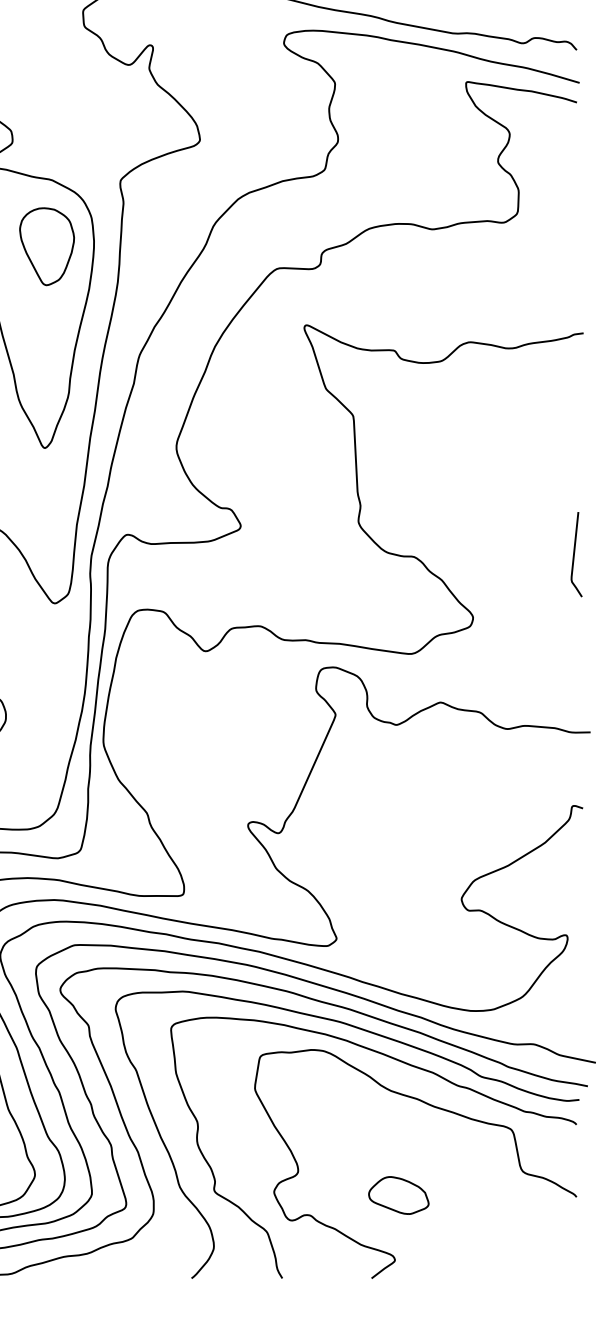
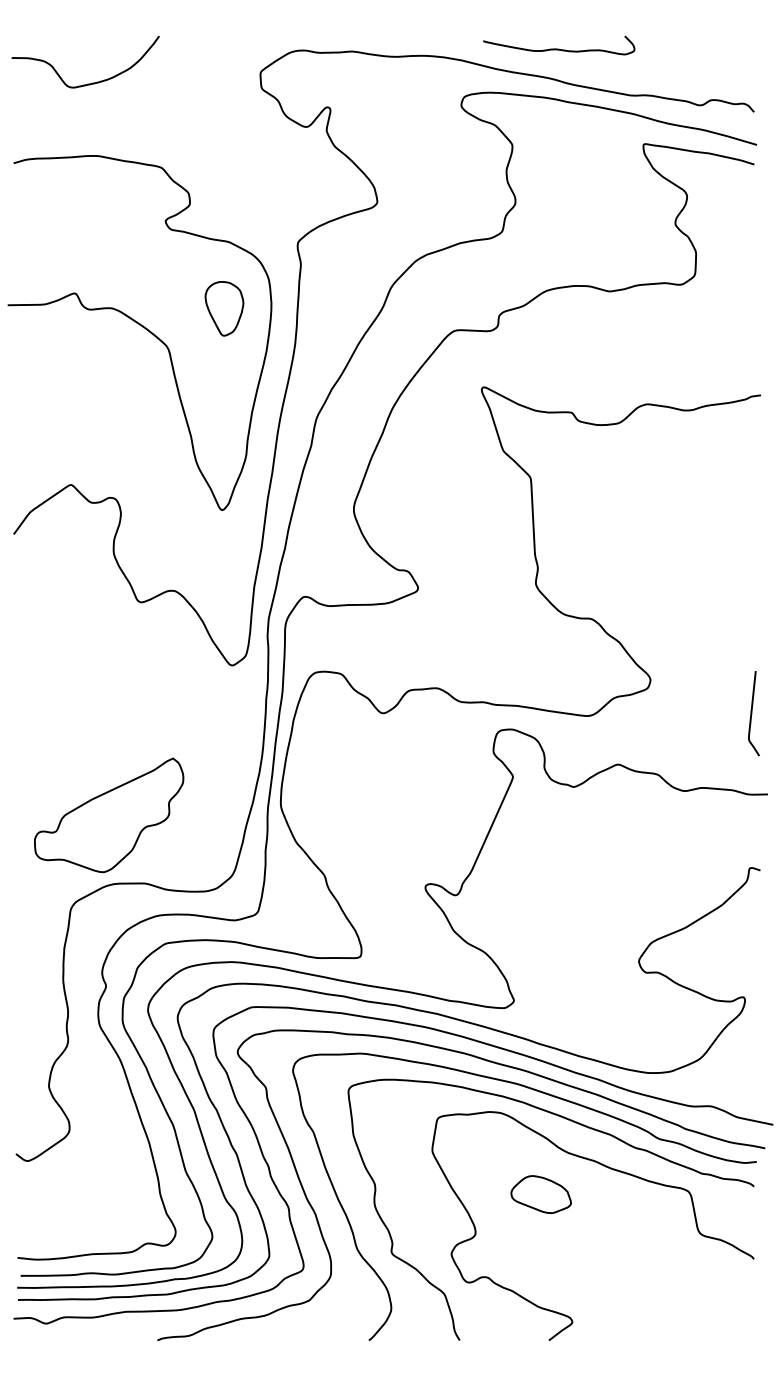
part: (47, 246) -> (224, 308), size x0.7
curve: (575, 554) -> (752, 713), moved
part: (398, 1195) -> (540, 1194), moved

